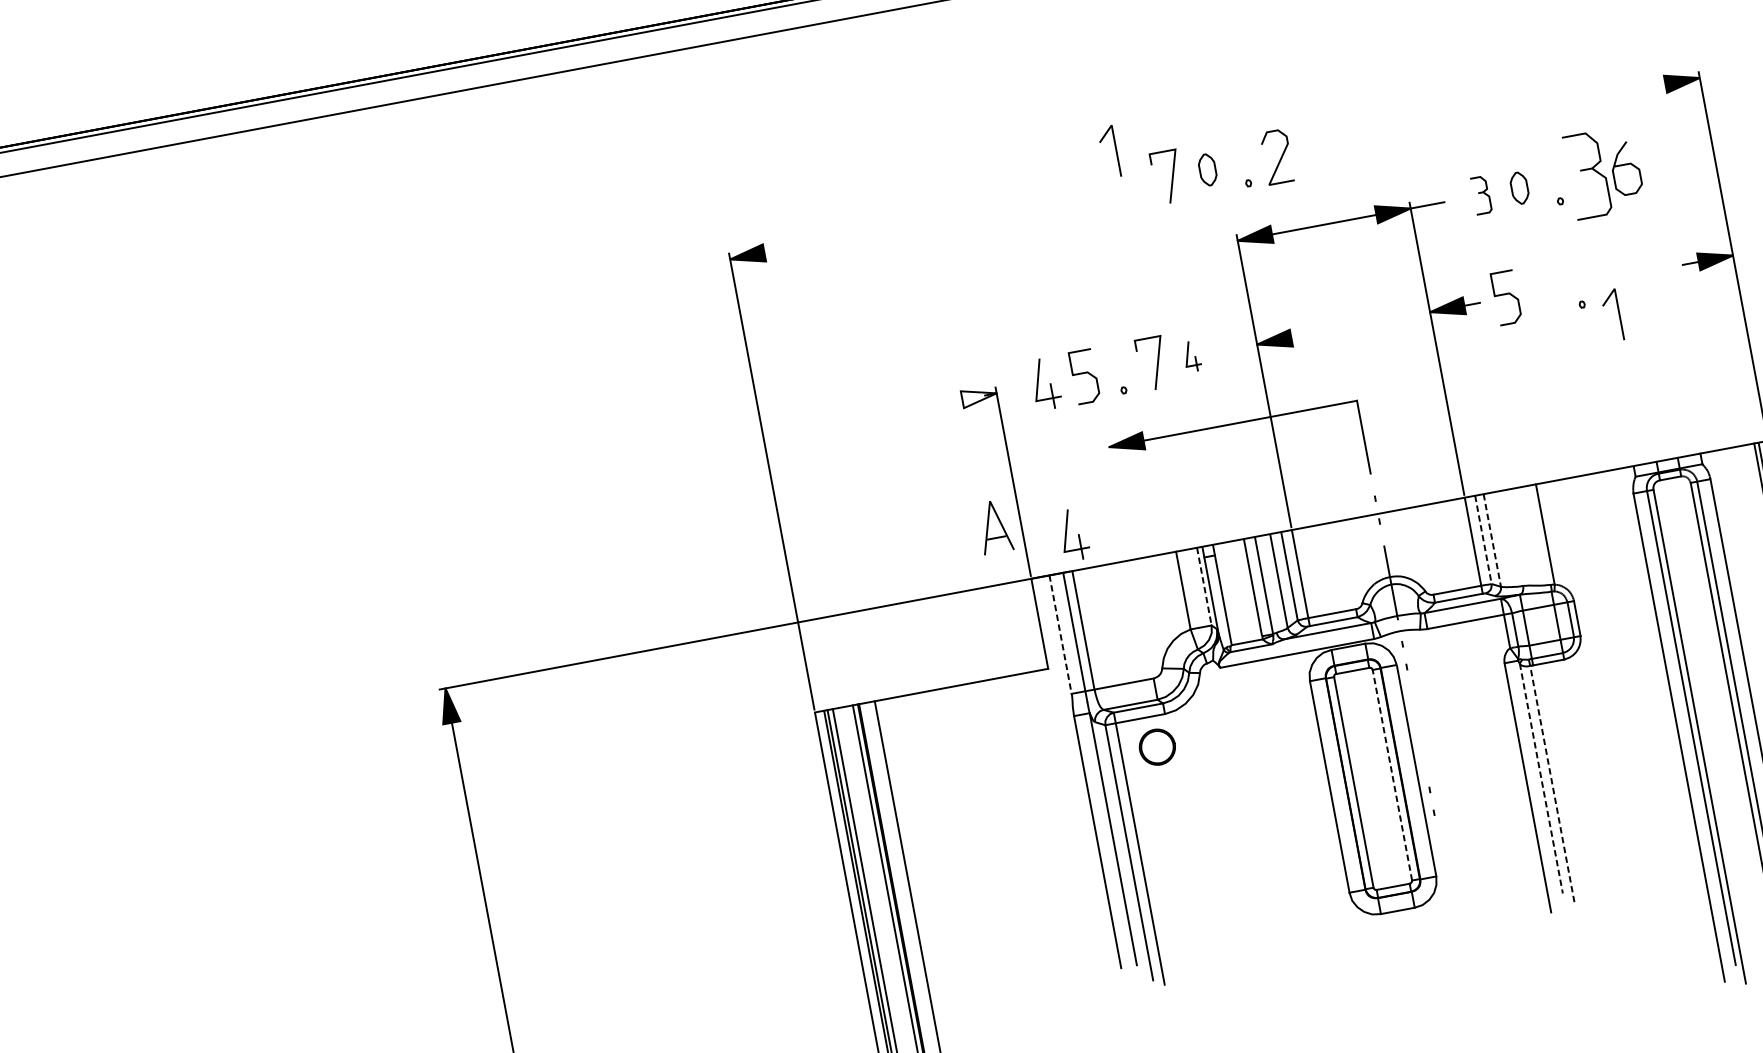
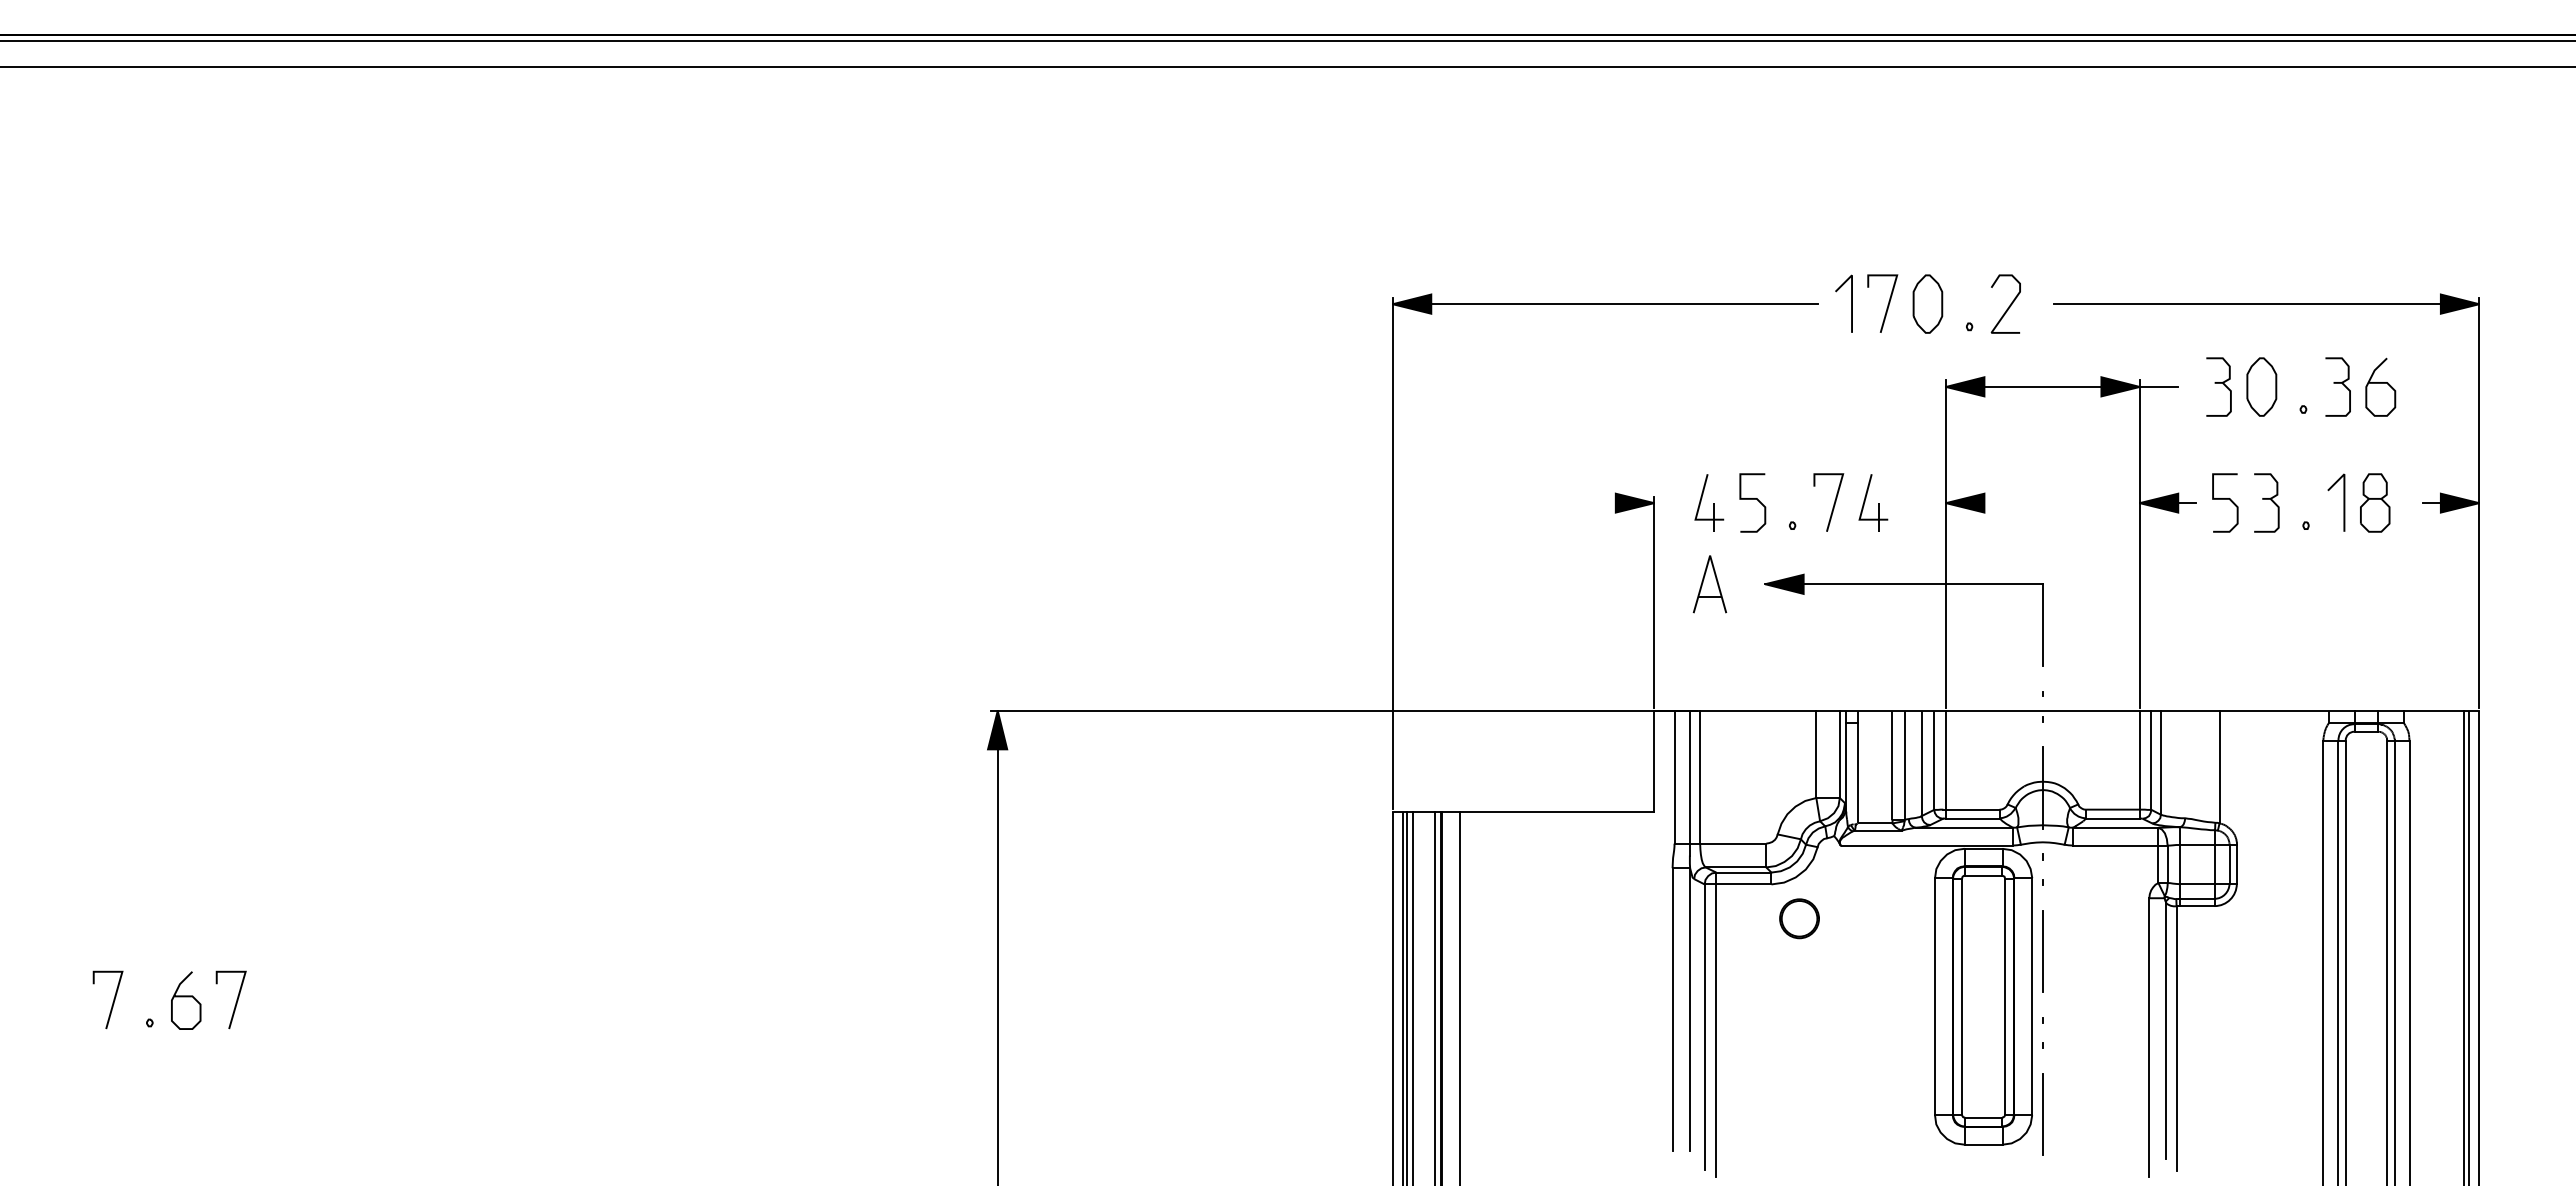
line: (1509, 113) -> (2266, 304), added
line: (1115, 150) -> (1851, 303), moved
part: (1207, 169) -> (1927, 303), size x1.67
part: (1587, 175) -> (2337, 386), size x0.62
part: (1519, 187) -> (2261, 386), size x1.67
part: (1480, 194) -> (2218, 386), size x1.43
line: (920, 224) -> (1605, 304), added
part: (1640, 272) -> (2375, 502), added
part: (1543, 290) -> (2266, 502), added
line: (1618, 314) -> (2343, 502), moved
part: (1192, 356) -> (1873, 502), size x1.67
fill: (978, 396) -> (1634, 502), added
part: (994, 527) -> (1709, 584), moved
part: (1074, 534) -> (1709, 671), removed
line: (1483, 539) -> (2151, 760), dashed -> solid
line: (1491, 540) -> (2160, 762), dashed -> solid
line: (1204, 586) -> (1839, 754), dashed -> solid
line: (1060, 634) -> (1674, 777), dashed -> solid
line: (1418, 728) -> (2042, 951), added
part: (1157, 746) -> (1799, 918), moved
line: (1392, 774) -> (2005, 996), dashed -> solid
line: (1541, 778) -> (2165, 1030), dashed -> solid
line: (1552, 783) -> (2176, 1038), dashed -> solid
line: (1445, 874) -> (2042, 1114), added

